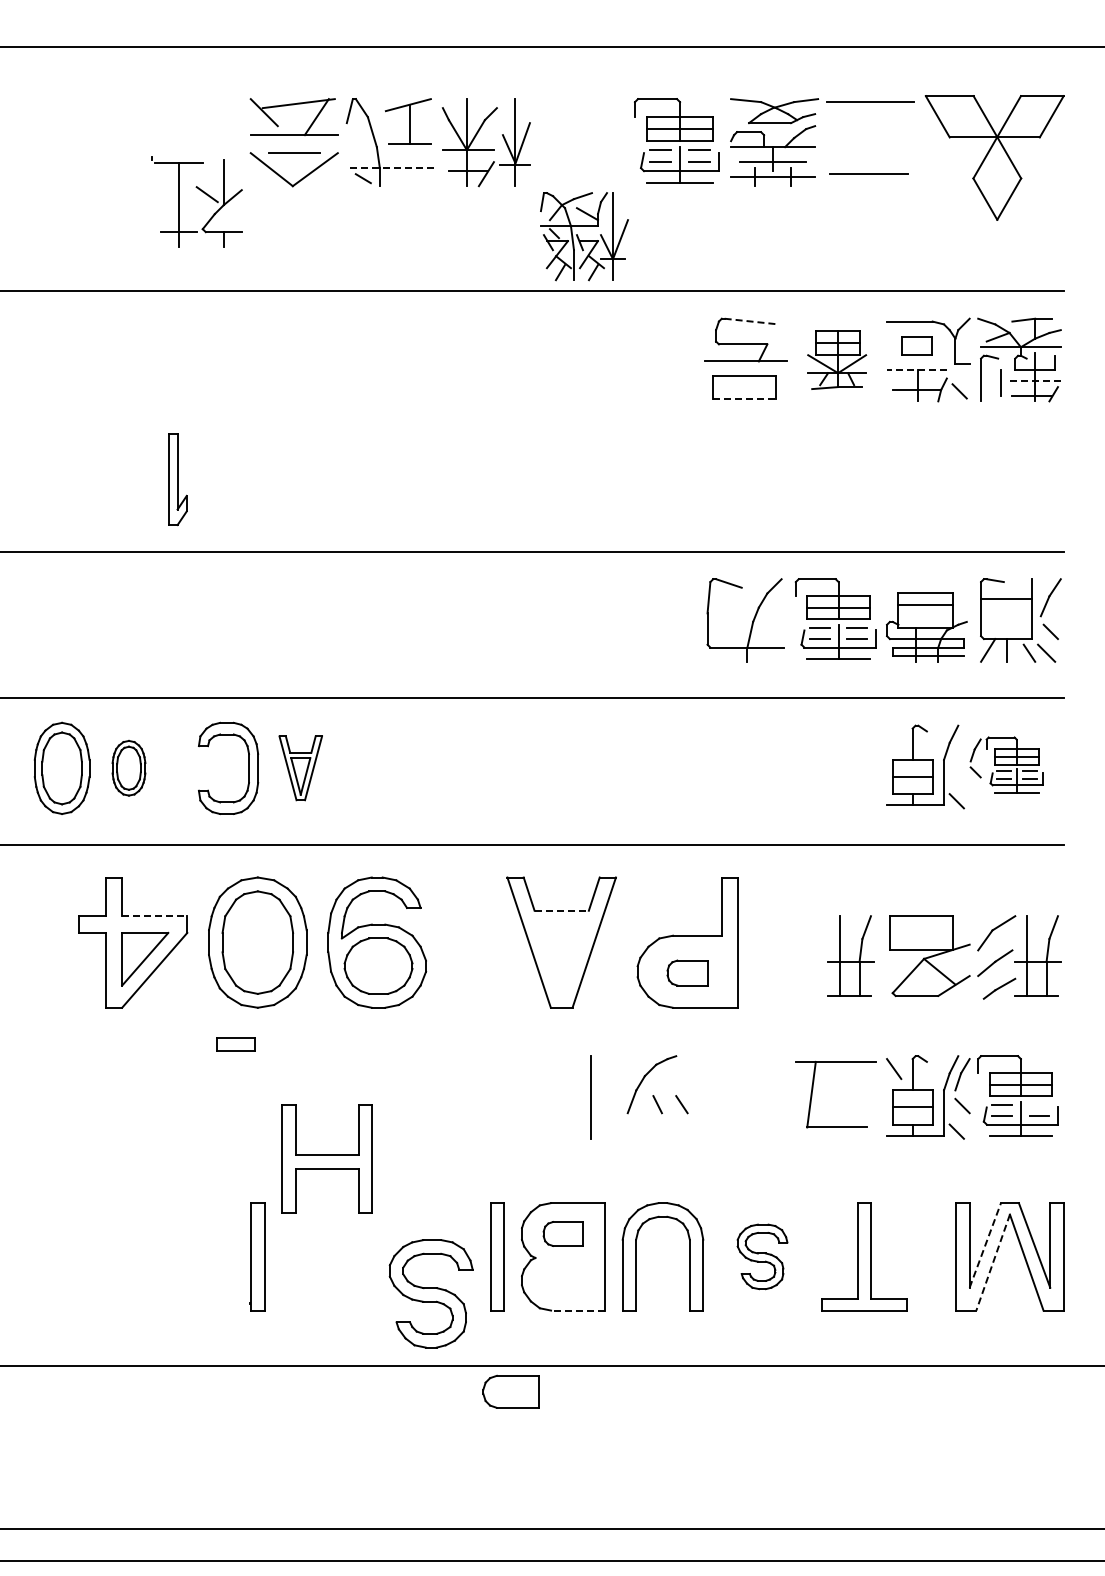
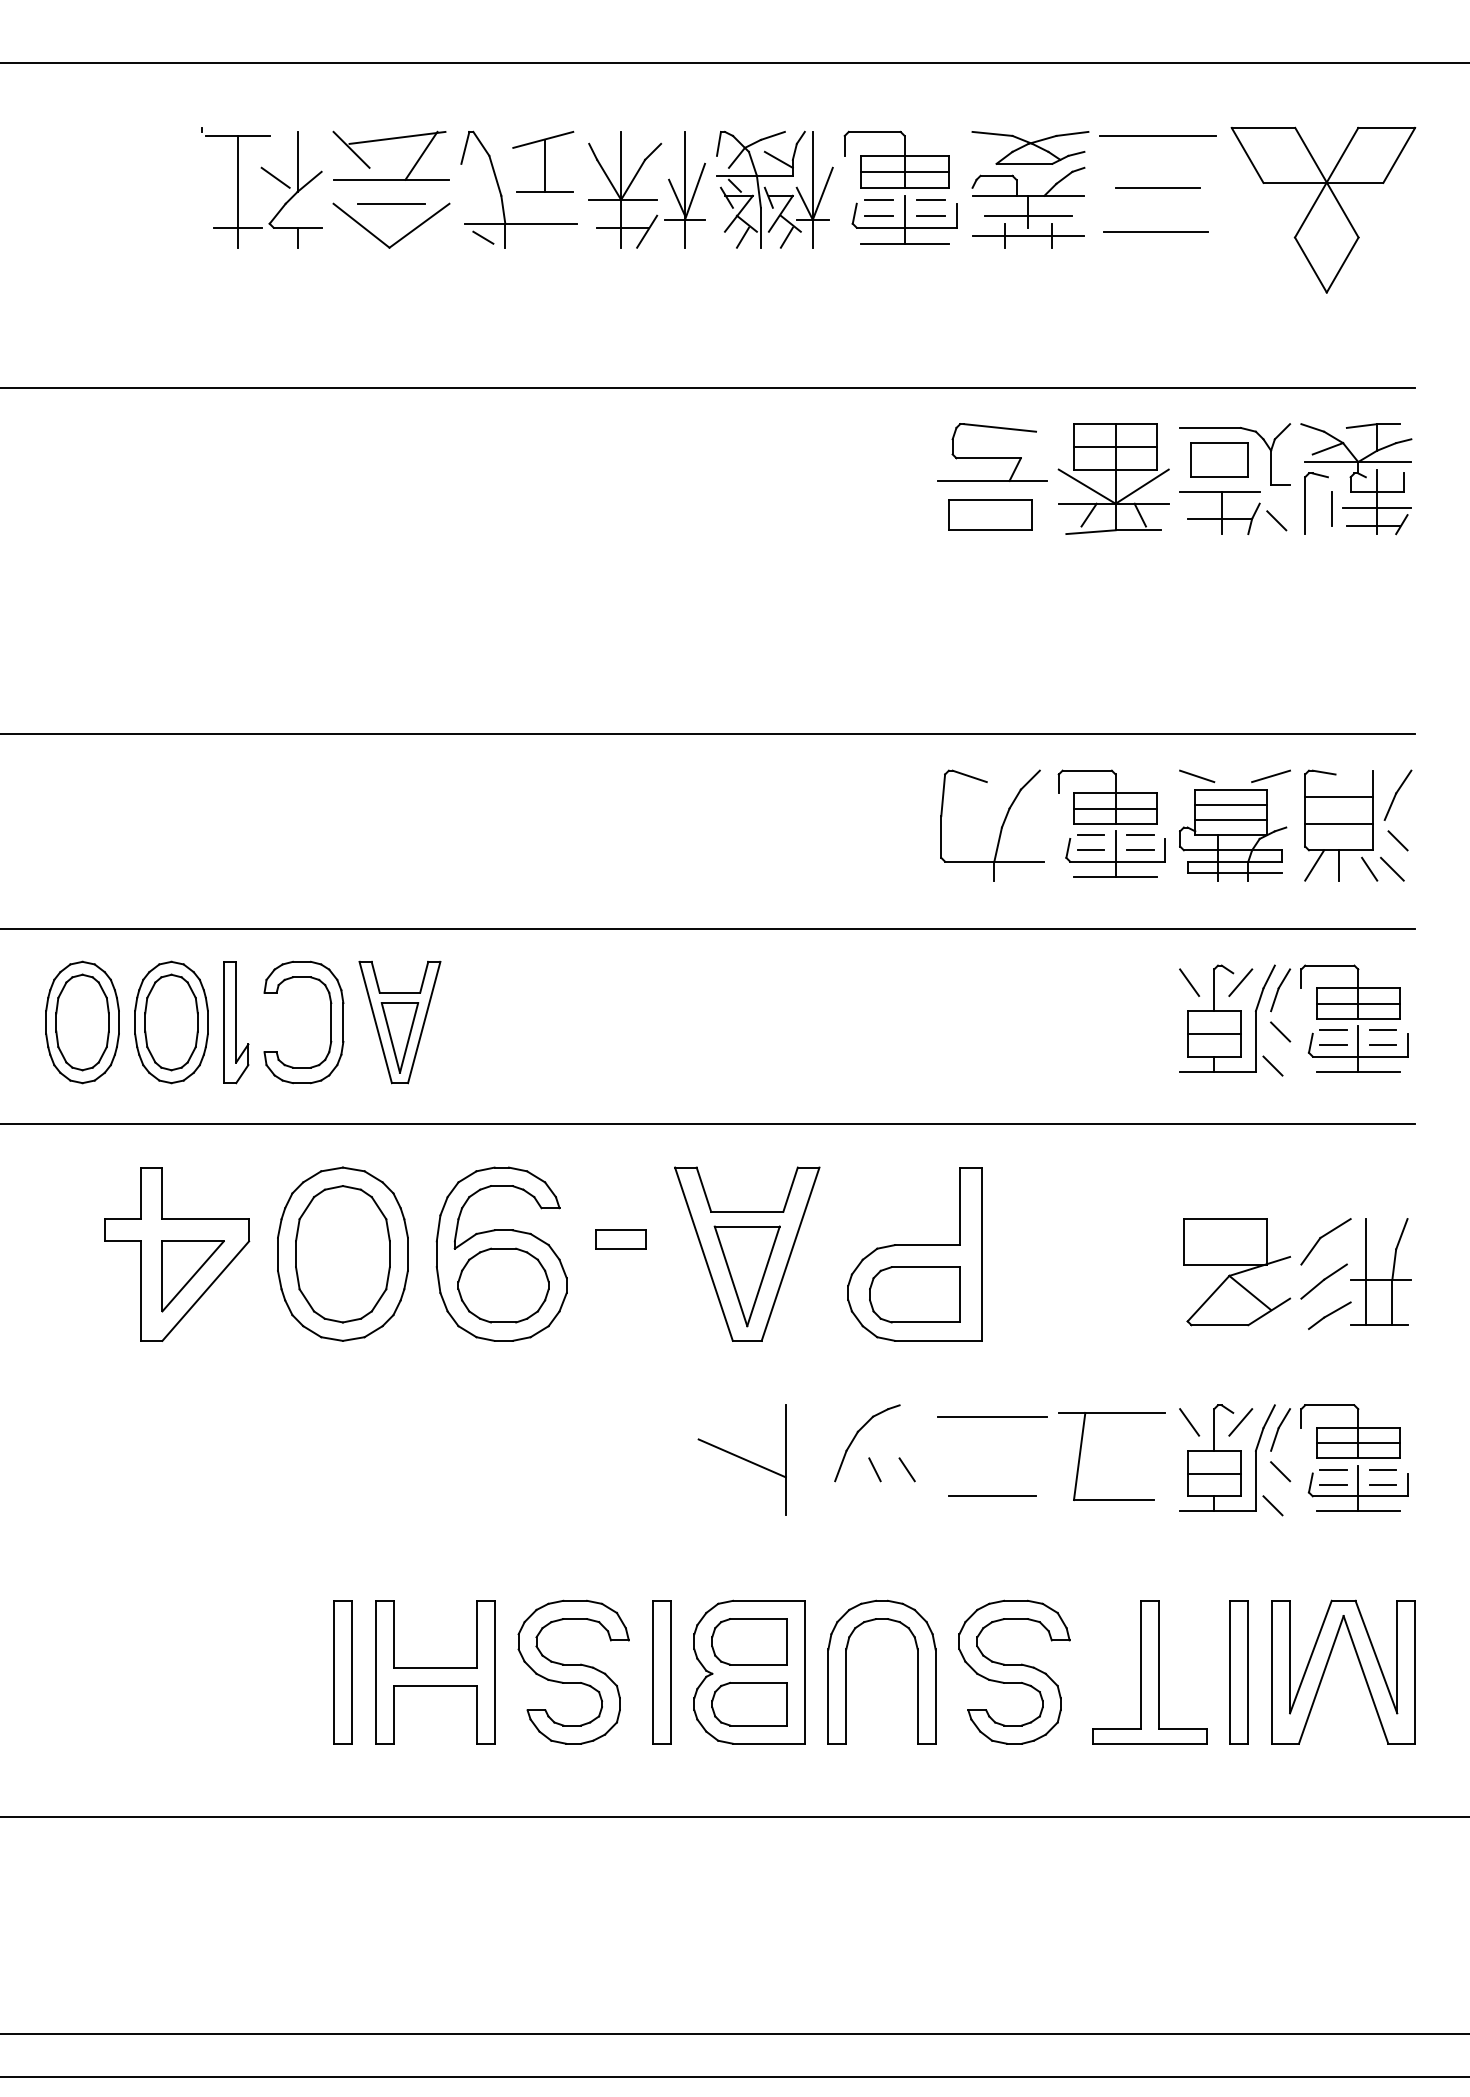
line: (870, 141) -> (1158, 188), added
line: (391, 168) -> (520, 224), dashed -> solid
part: (203, 193) -> (270, 176), moved
part: (584, 236) -> (774, 189), moved
line: (752, 321) -> (1001, 427), dashed -> solid
part: (916, 345) -> (1219, 459), size x1.43
part: (836, 360) -> (1112, 479), size x1.43
line: (916, 370) -> (1219, 493), dashed -> solid
line: (1035, 381) -> (1377, 507), dashed -> solid
line: (745, 398) -> (991, 530), dashed -> solid
part: (177, 479) -> (236, 1022), moved
line: (899, 583) -> (1196, 776), added
line: (955, 583) -> (1271, 776), added
line: (925, 616) -> (1231, 820), added
line: (1006, 619) -> (1339, 824), added
line: (894, 738) -> (1190, 982), added
line: (932, 738) -> (1240, 982), added
part: (1006, 764) -> (1339, 1017), size x1.43
part: (128, 767) -> (170, 1021), size x1.67
part: (300, 767) -> (399, 1021), size x1.43
line: (562, 910) -> (748, 1211), dashed -> solid
line: (154, 916) -> (205, 1219), dashed -> solid
part: (850, 955) -> (1131, 1271), removed
part: (561, 958) -> (746, 1275), added
part: (687, 972) -> (914, 1293), size x1.67
part: (235, 1044) -> (620, 1239), moved
line: (745, 1064) -> (991, 1416), added
line: (932, 1068) -> (1240, 1421), added
line: (557, 1095) -> (741, 1457), added
line: (1039, 1104) -> (1382, 1469), added
line: (745, 1124) -> (991, 1496), added
part: (326, 1158) -> (434, 1671), moved
part: (562, 1233) -> (748, 1641), size x1.43
line: (985, 1244) -> (1311, 1655), dashed -> solid
part: (762, 1256) -> (1014, 1671), size x1.67
part: (931, 1256) -> (1239, 1671), added
line: (993, 1262) -> (1321, 1679), dashed -> solid
part: (430, 1293) -> (572, 1671), moved
line: (577, 1310) -> (768, 1743), dashed -> solid
part: (510, 1391) -> (748, 1703), moved

